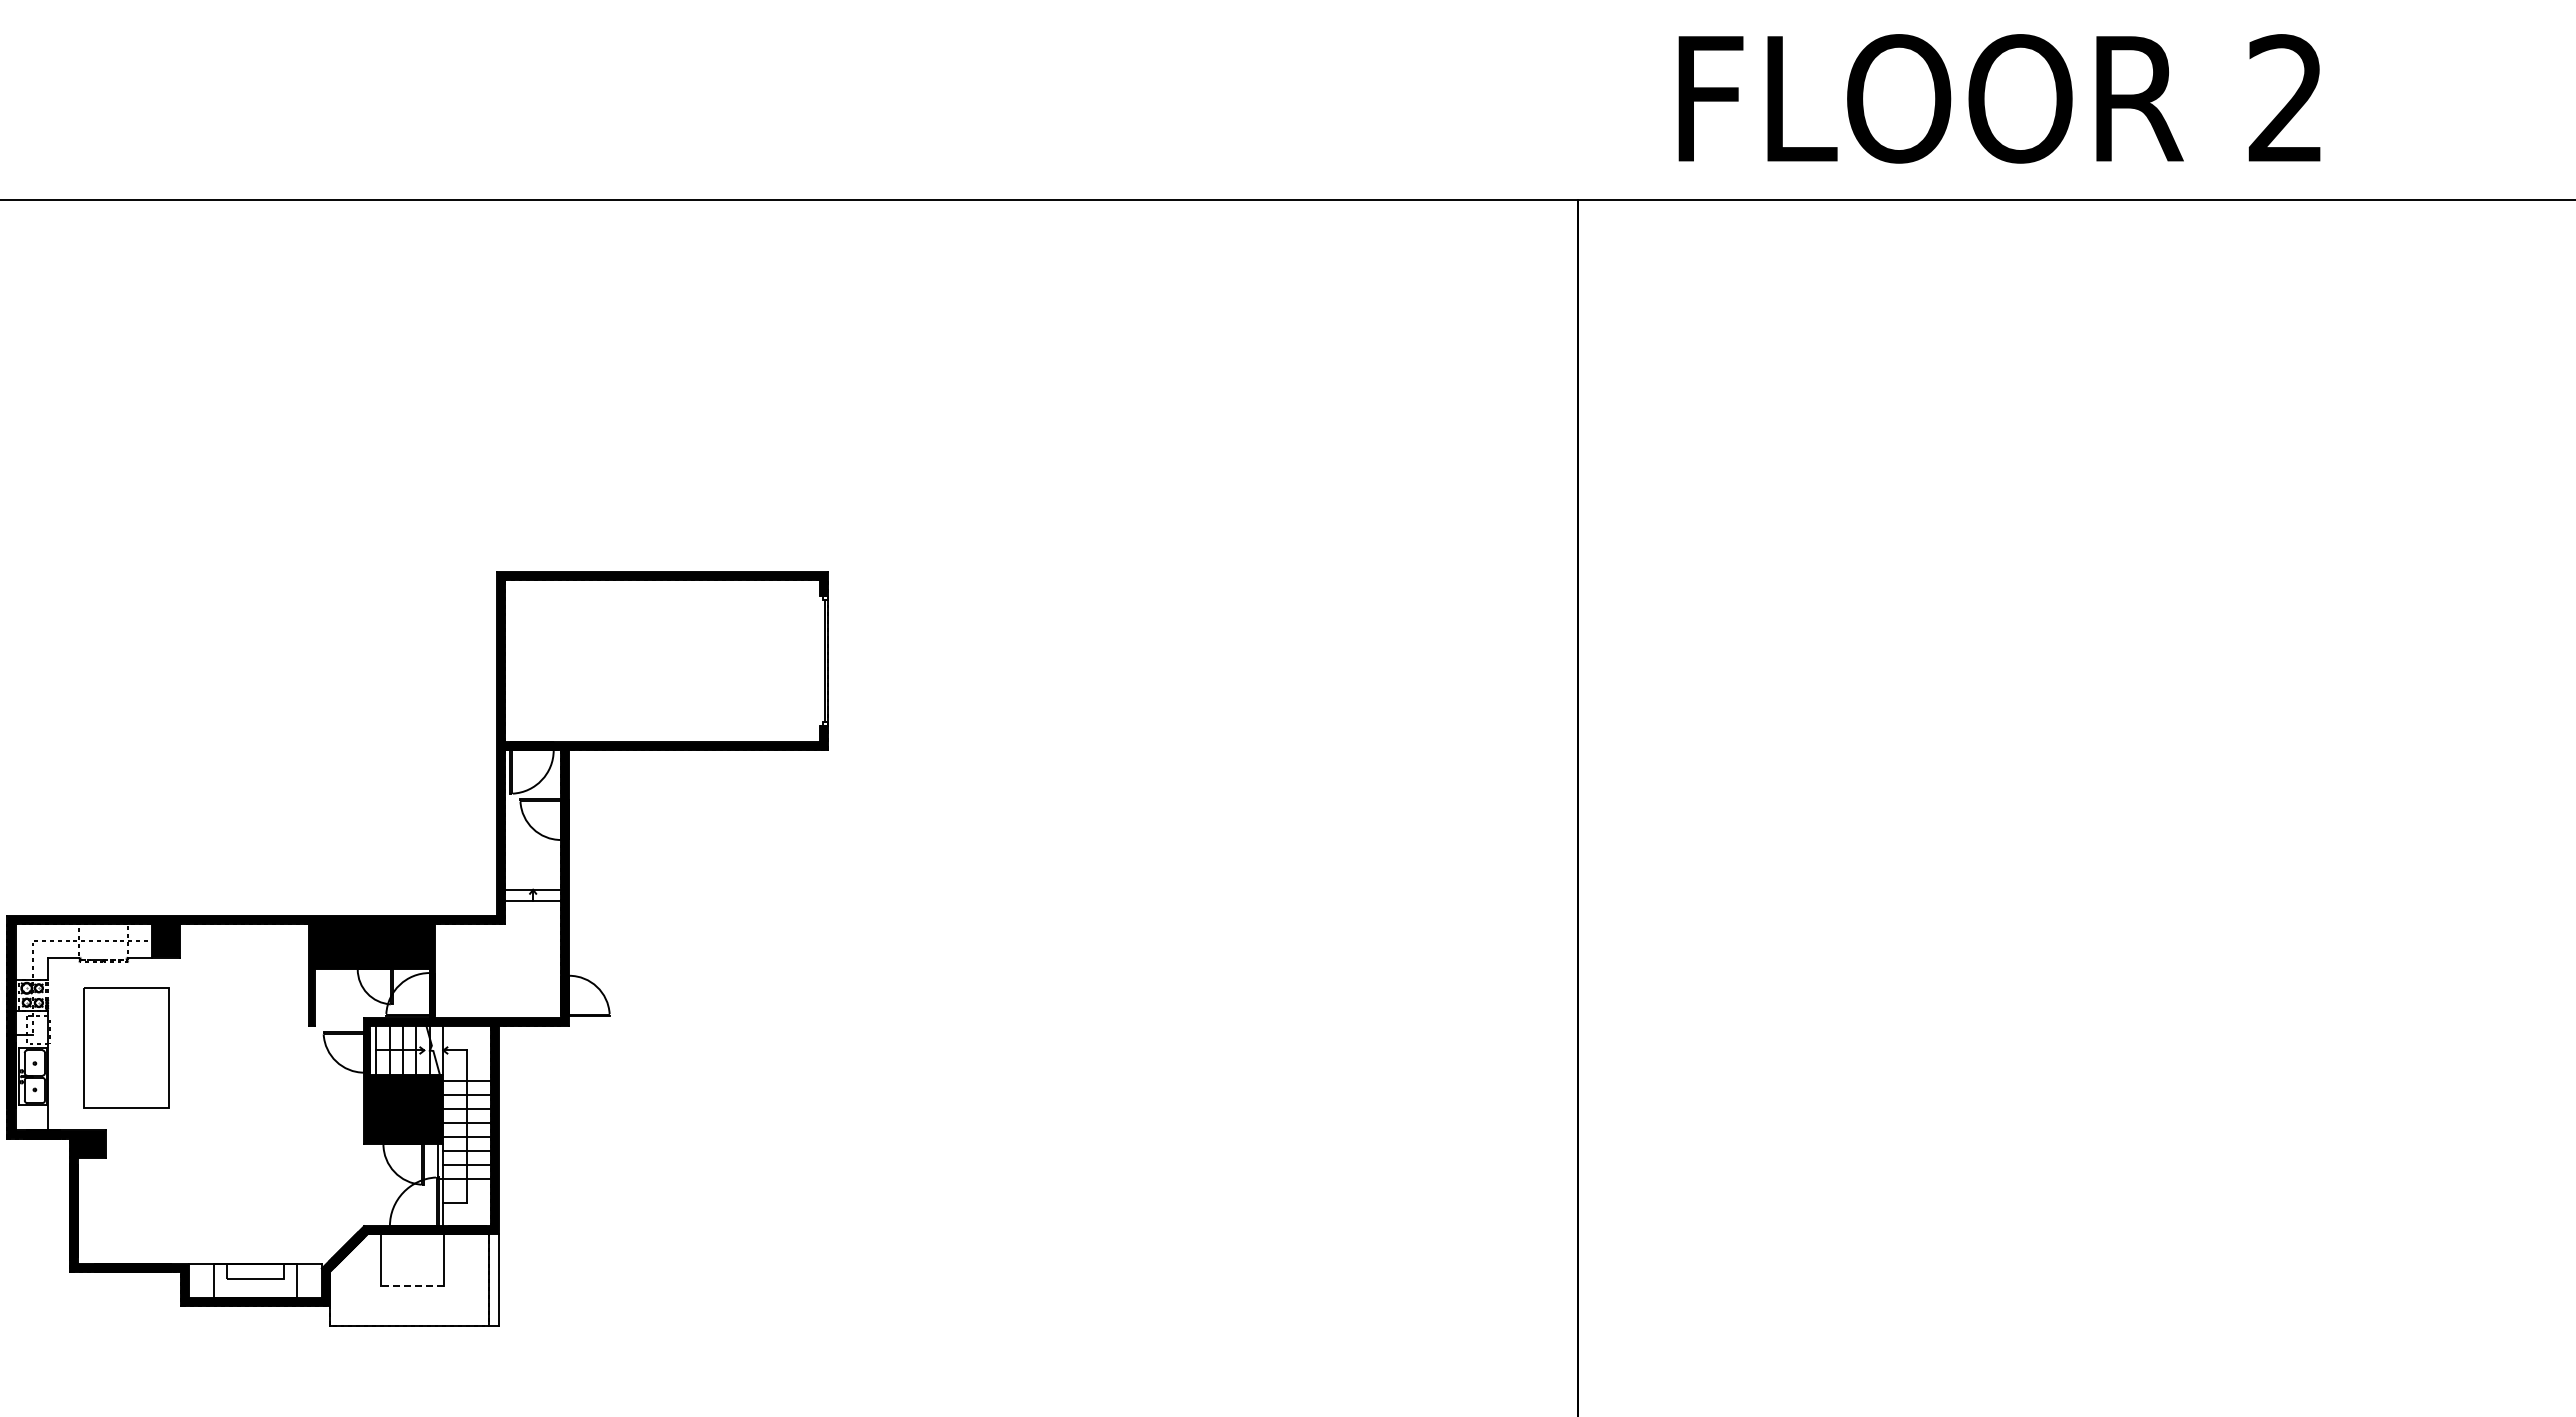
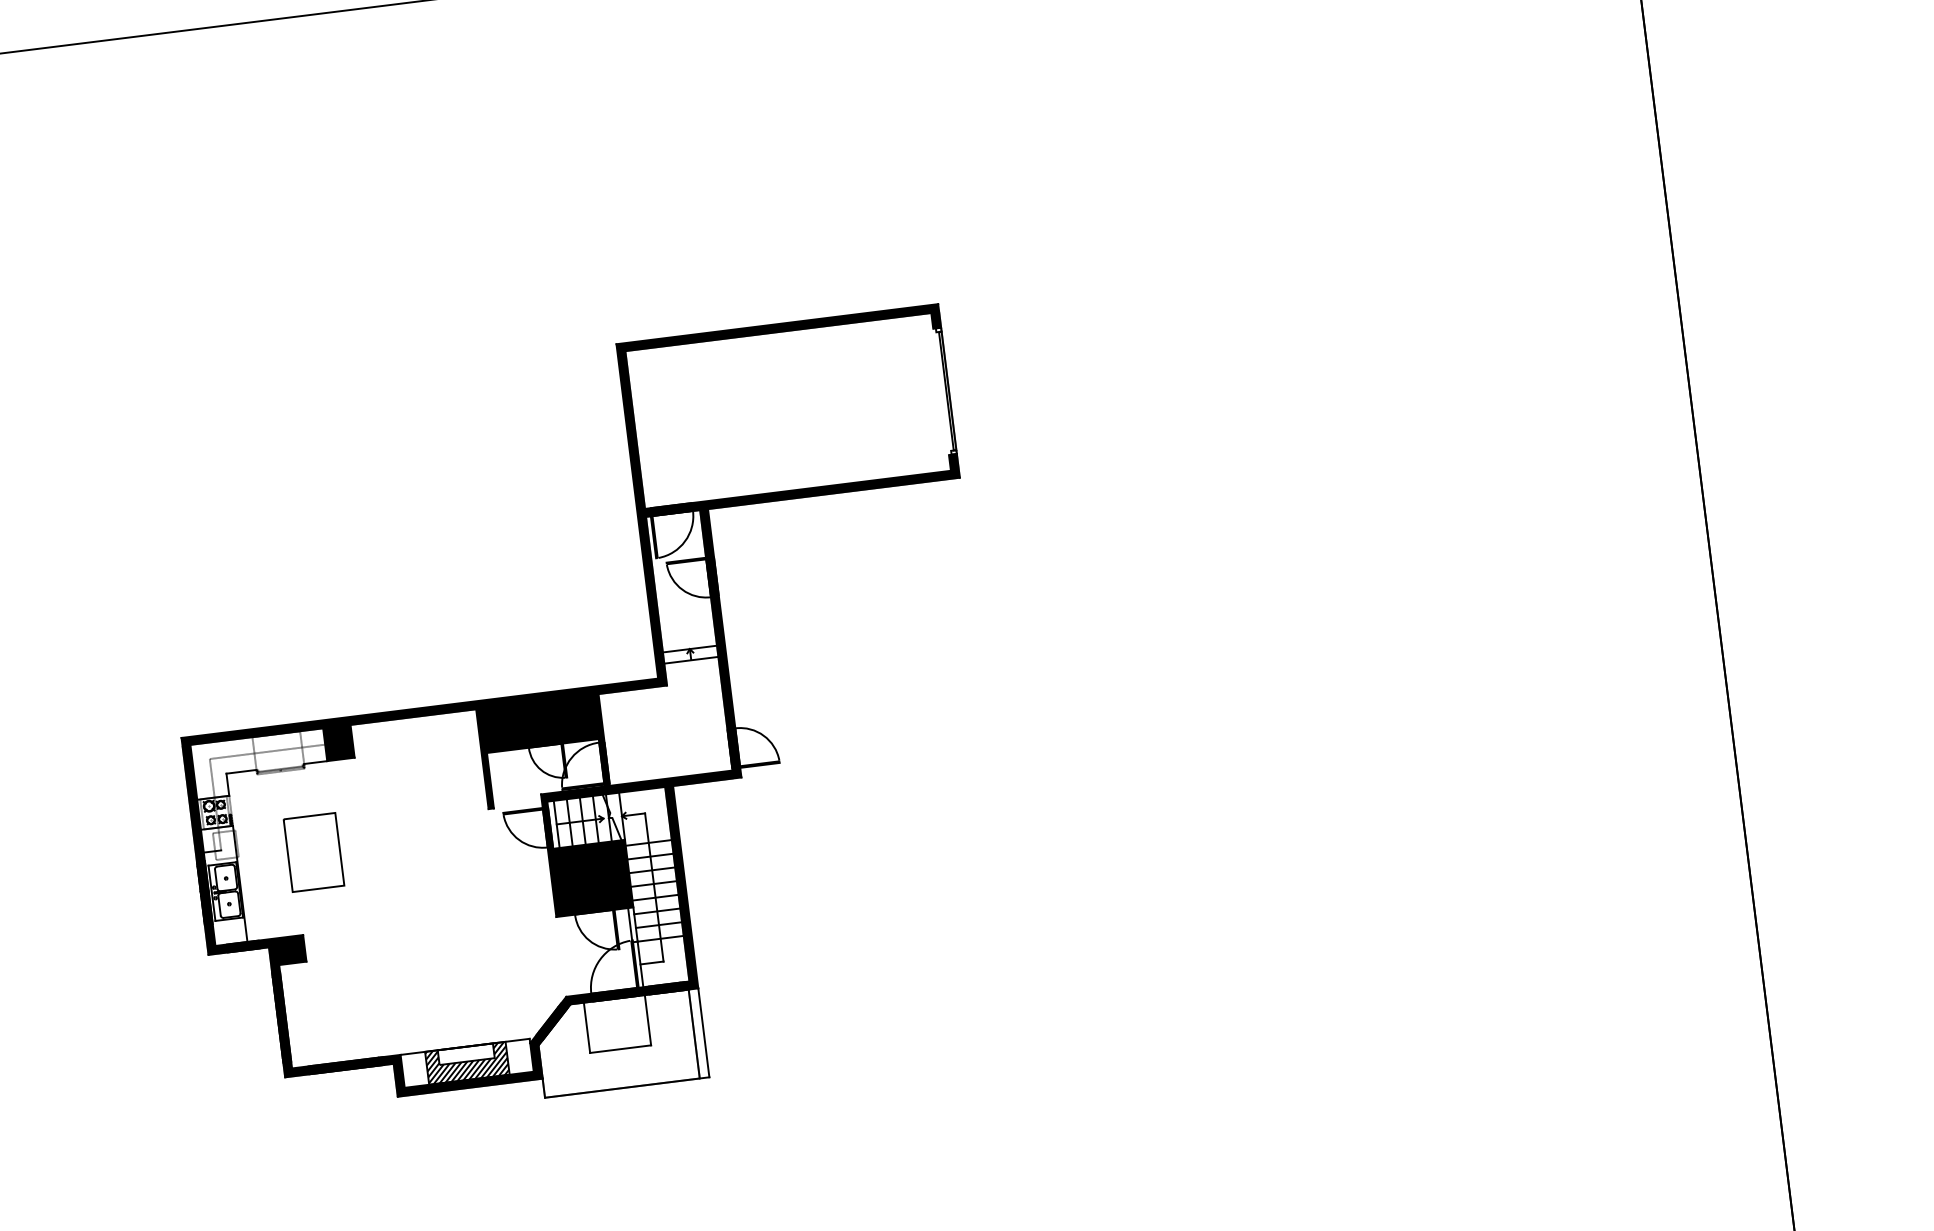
part: (127, 1048) -> (314, 852), size x0.62
hatch: (255, 1280) -> (467, 1062), added
line: (412, 1286) -> (620, 1049), dashed -> solid

